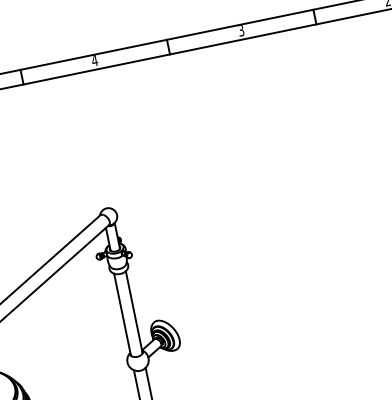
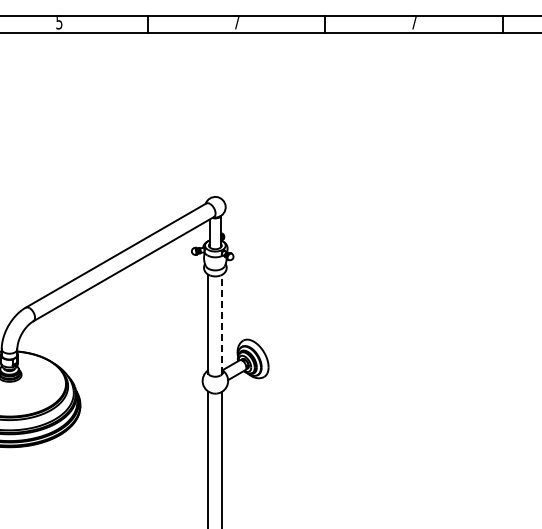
text: (241, 31) -> (413, 23), 3 -> 7
text: (94, 61) -> (236, 23), 4 -> 7
line: (134, 312) -> (222, 324), solid -> dashed

